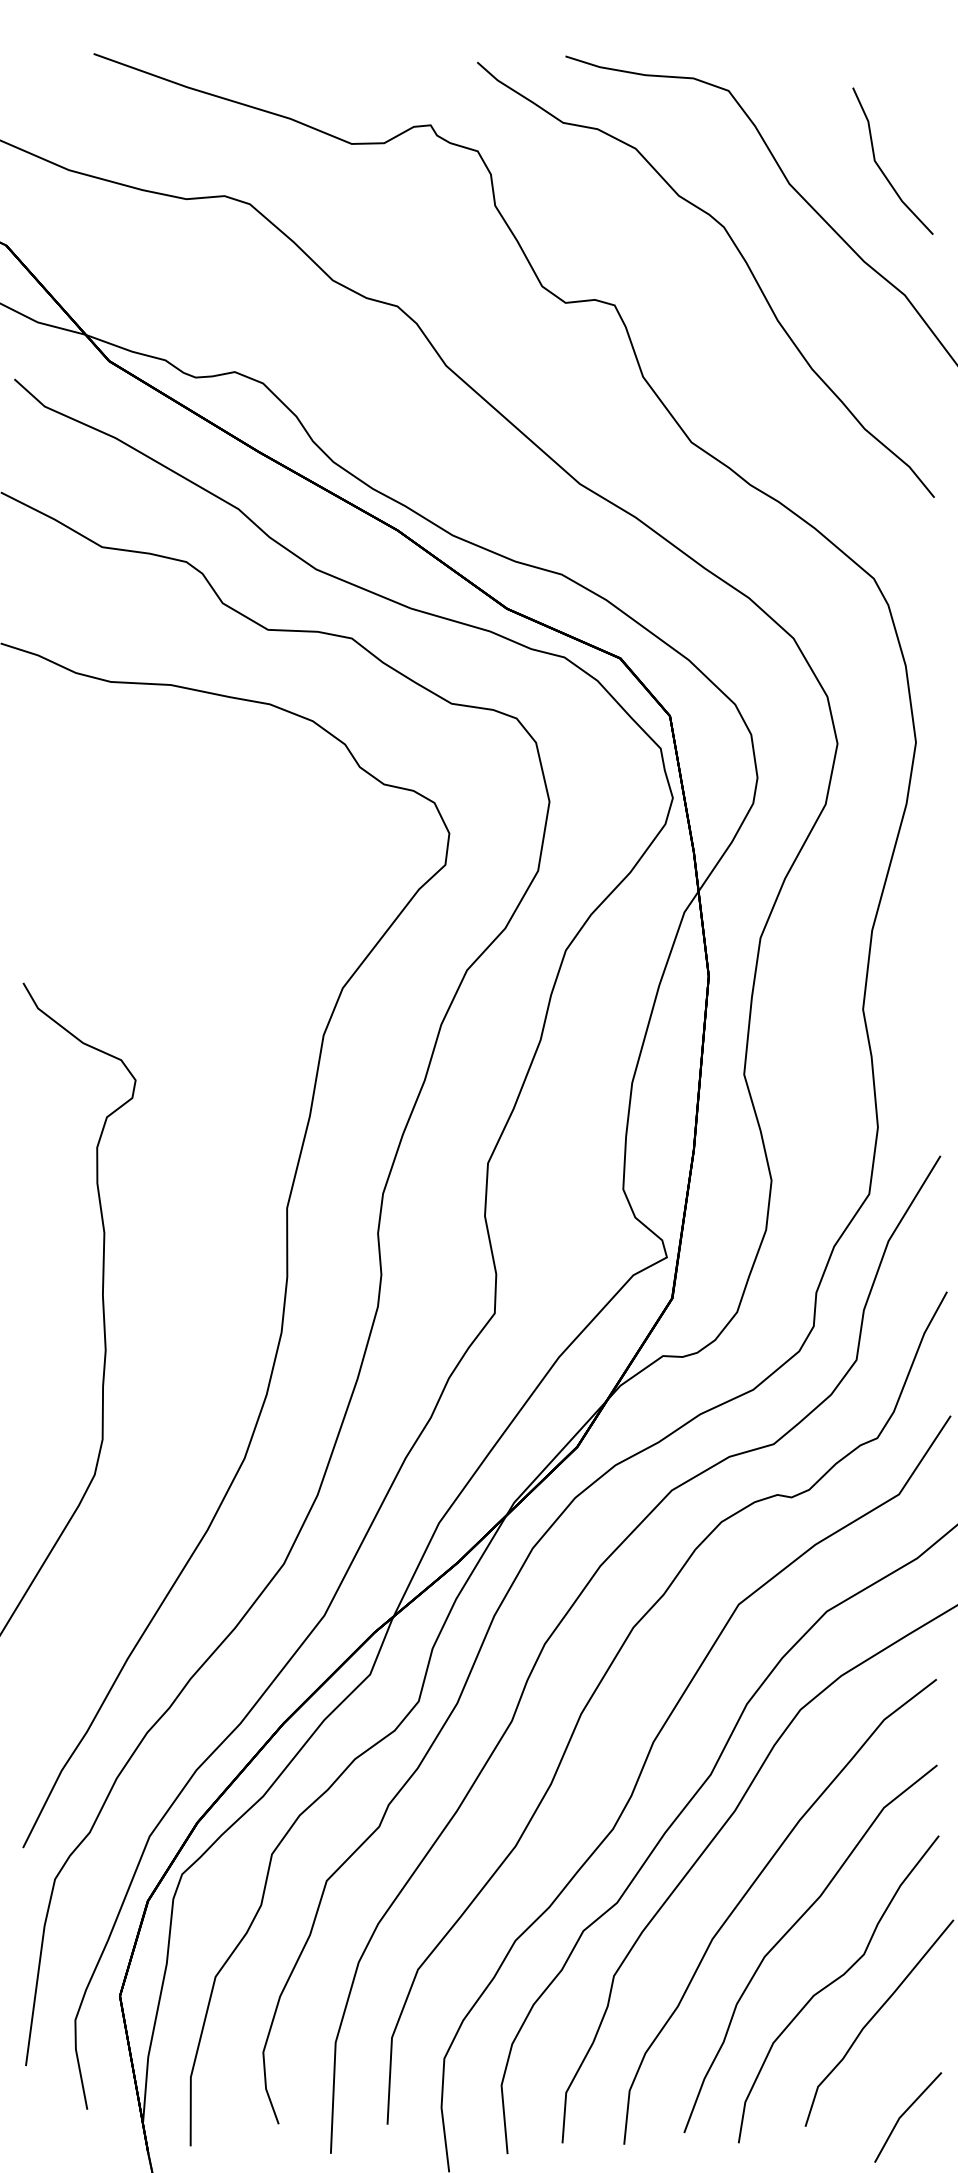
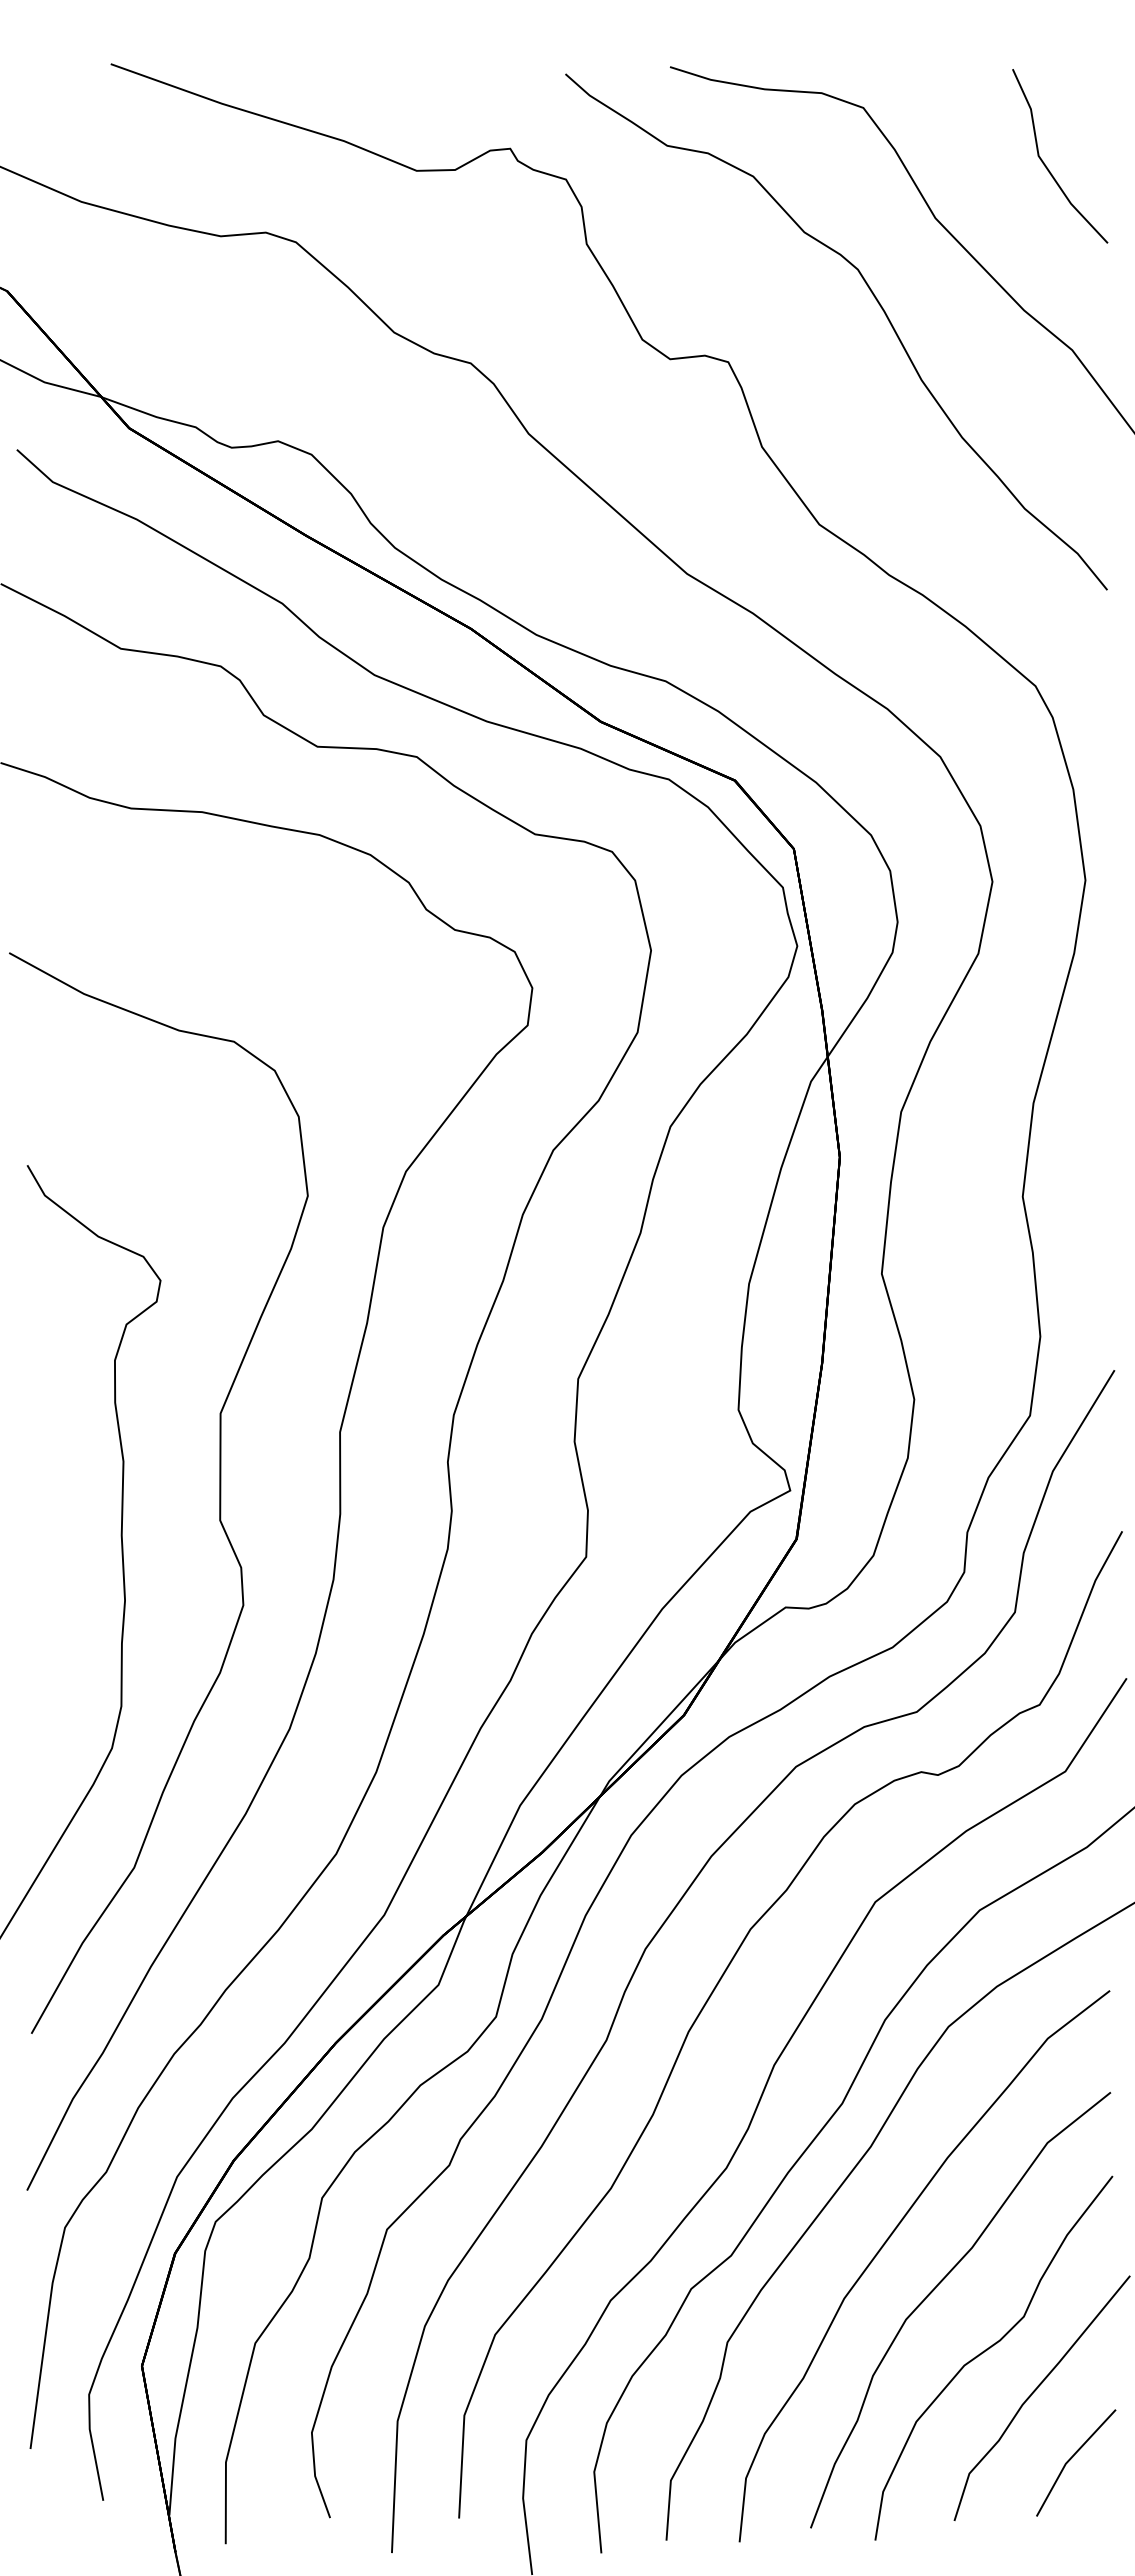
line: (881, 168) -> (1046, 165), moved
curve: (185, 1259) -> (219, 1492), added
line: (905, 2113) -> (1072, 2458), moved

